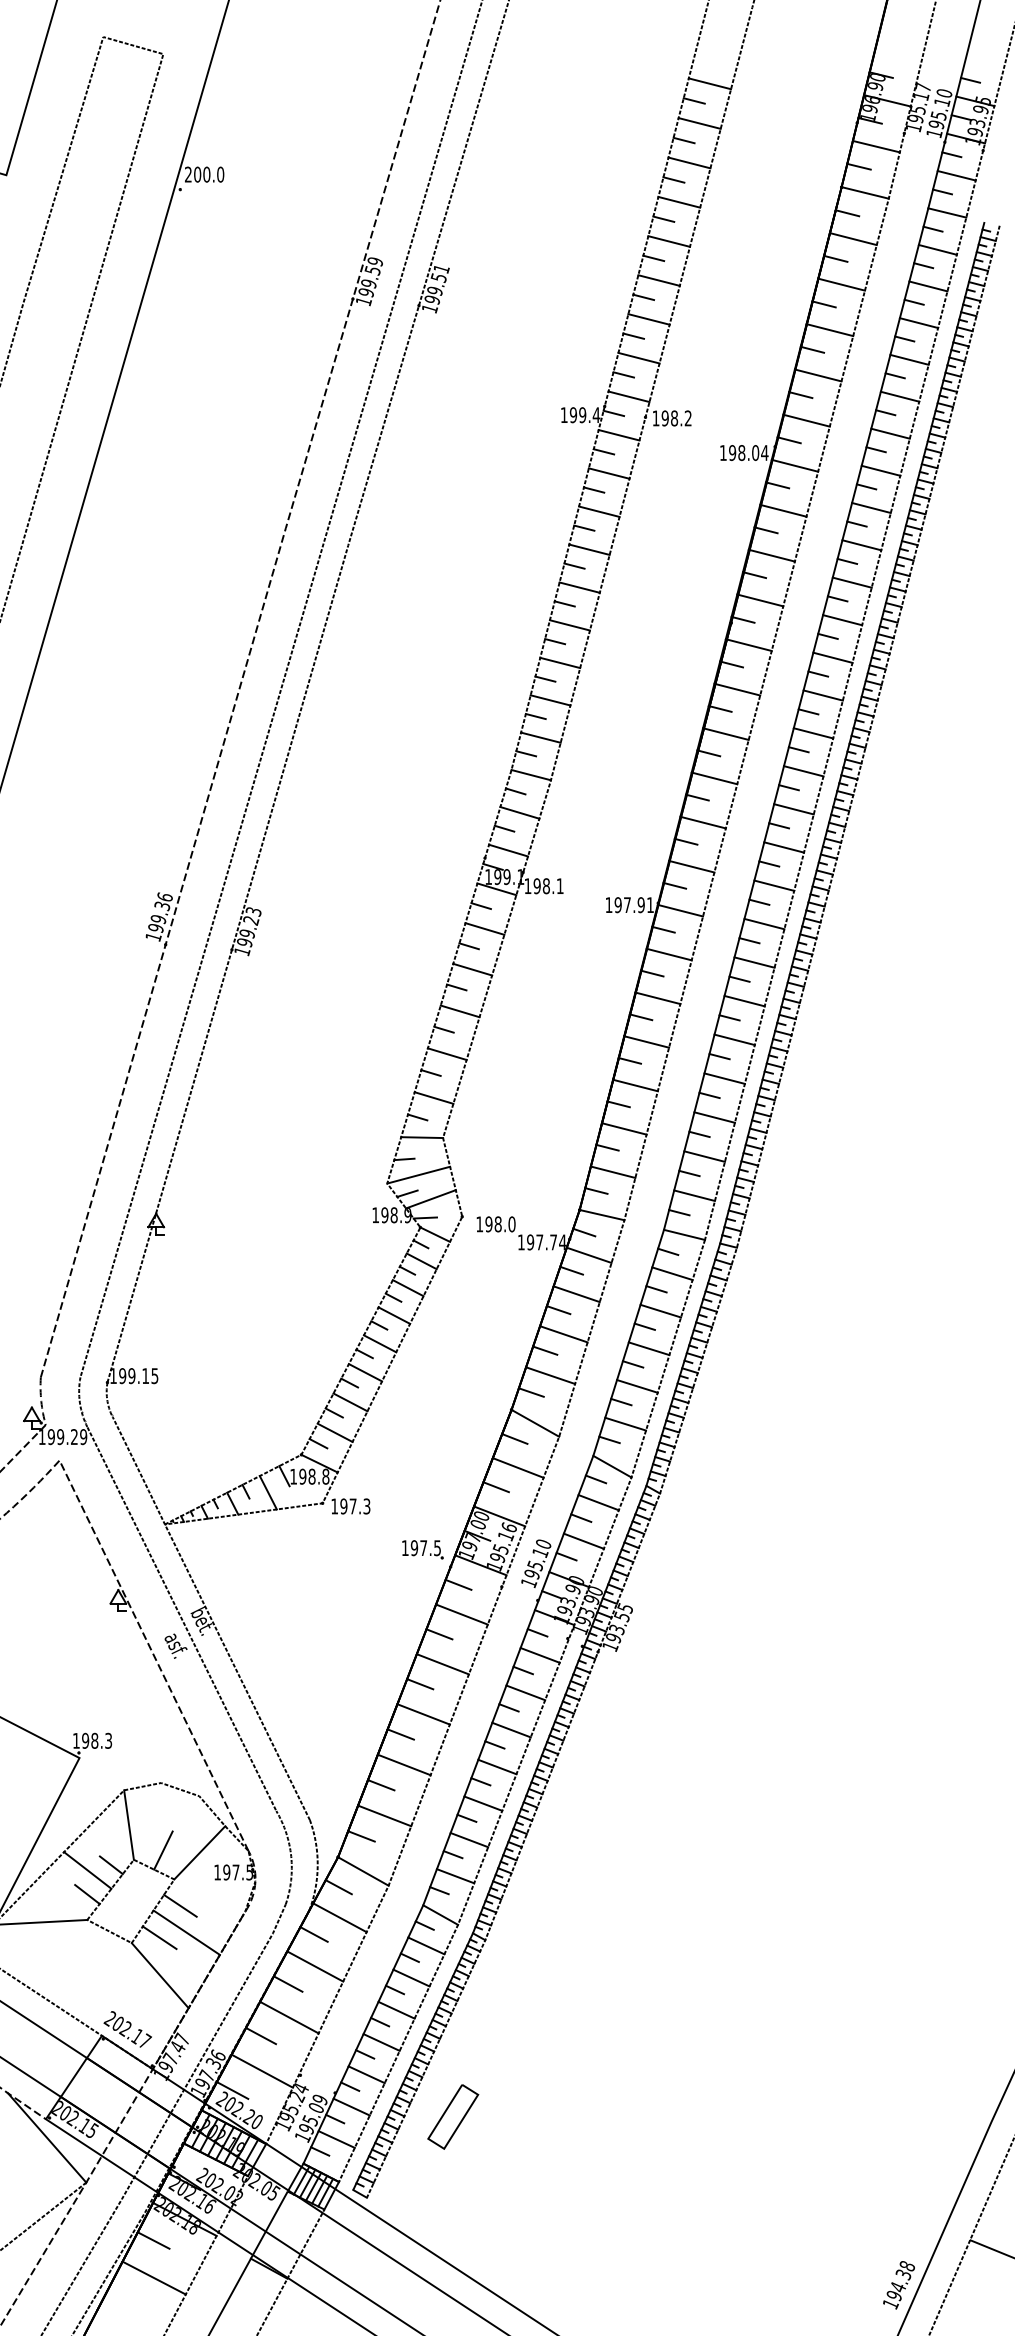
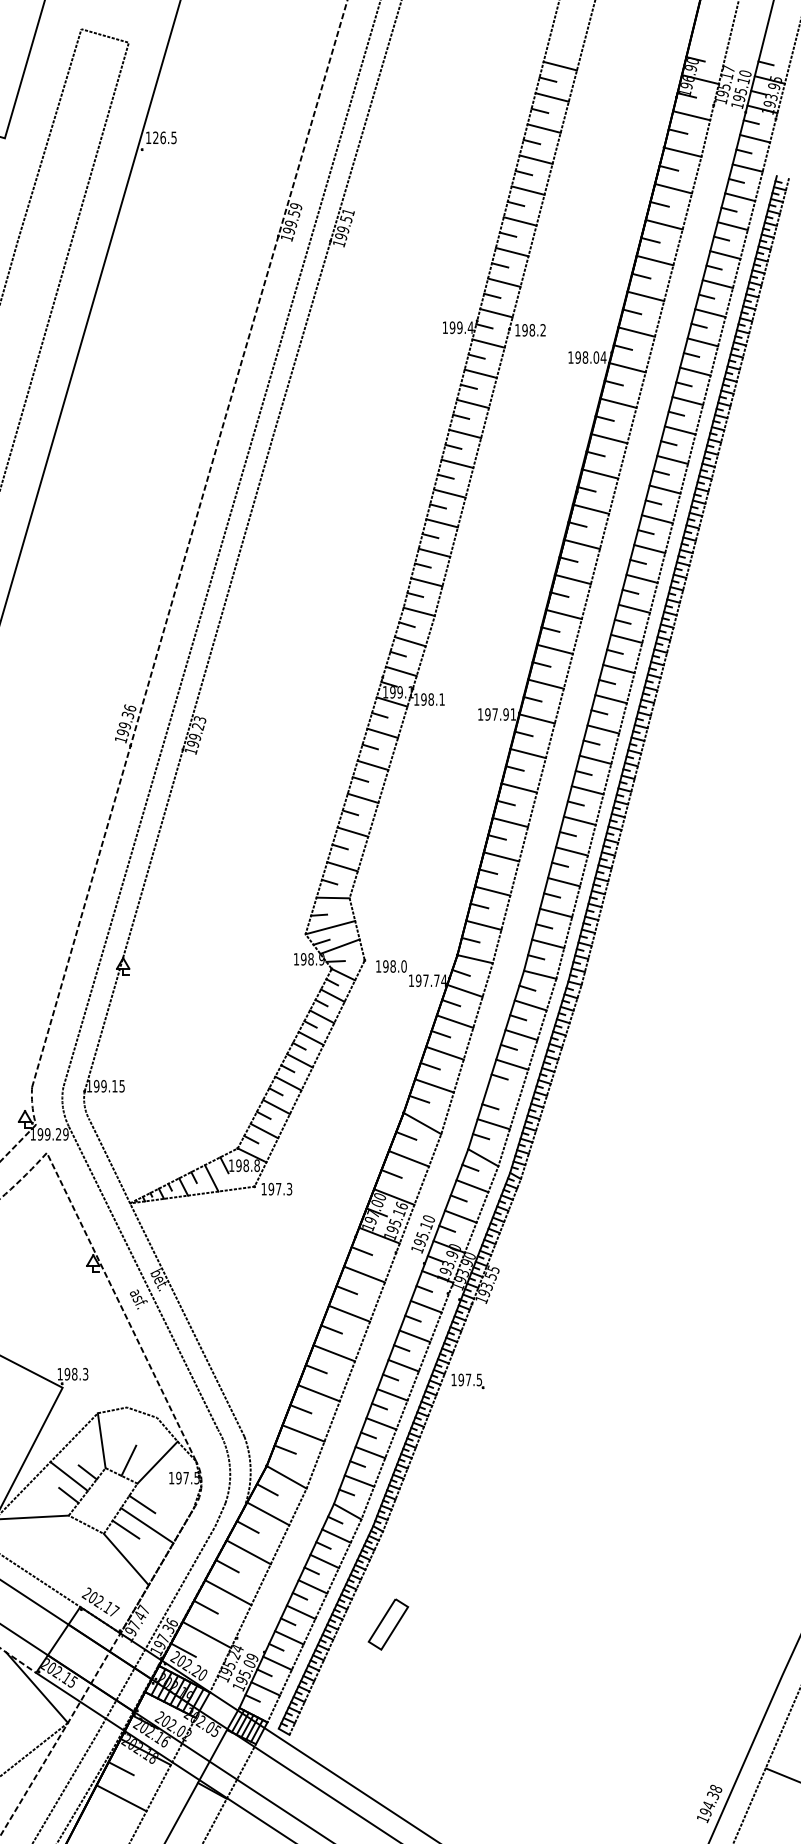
text: (204, 174) -> (161, 137), 200.0 -> 126.5
line: (637, 1386) -> (503, 1094), removed
part: (422, 1549) -> (467, 1381), moved
part: (453, 2116) -> (388, 1624), moved

